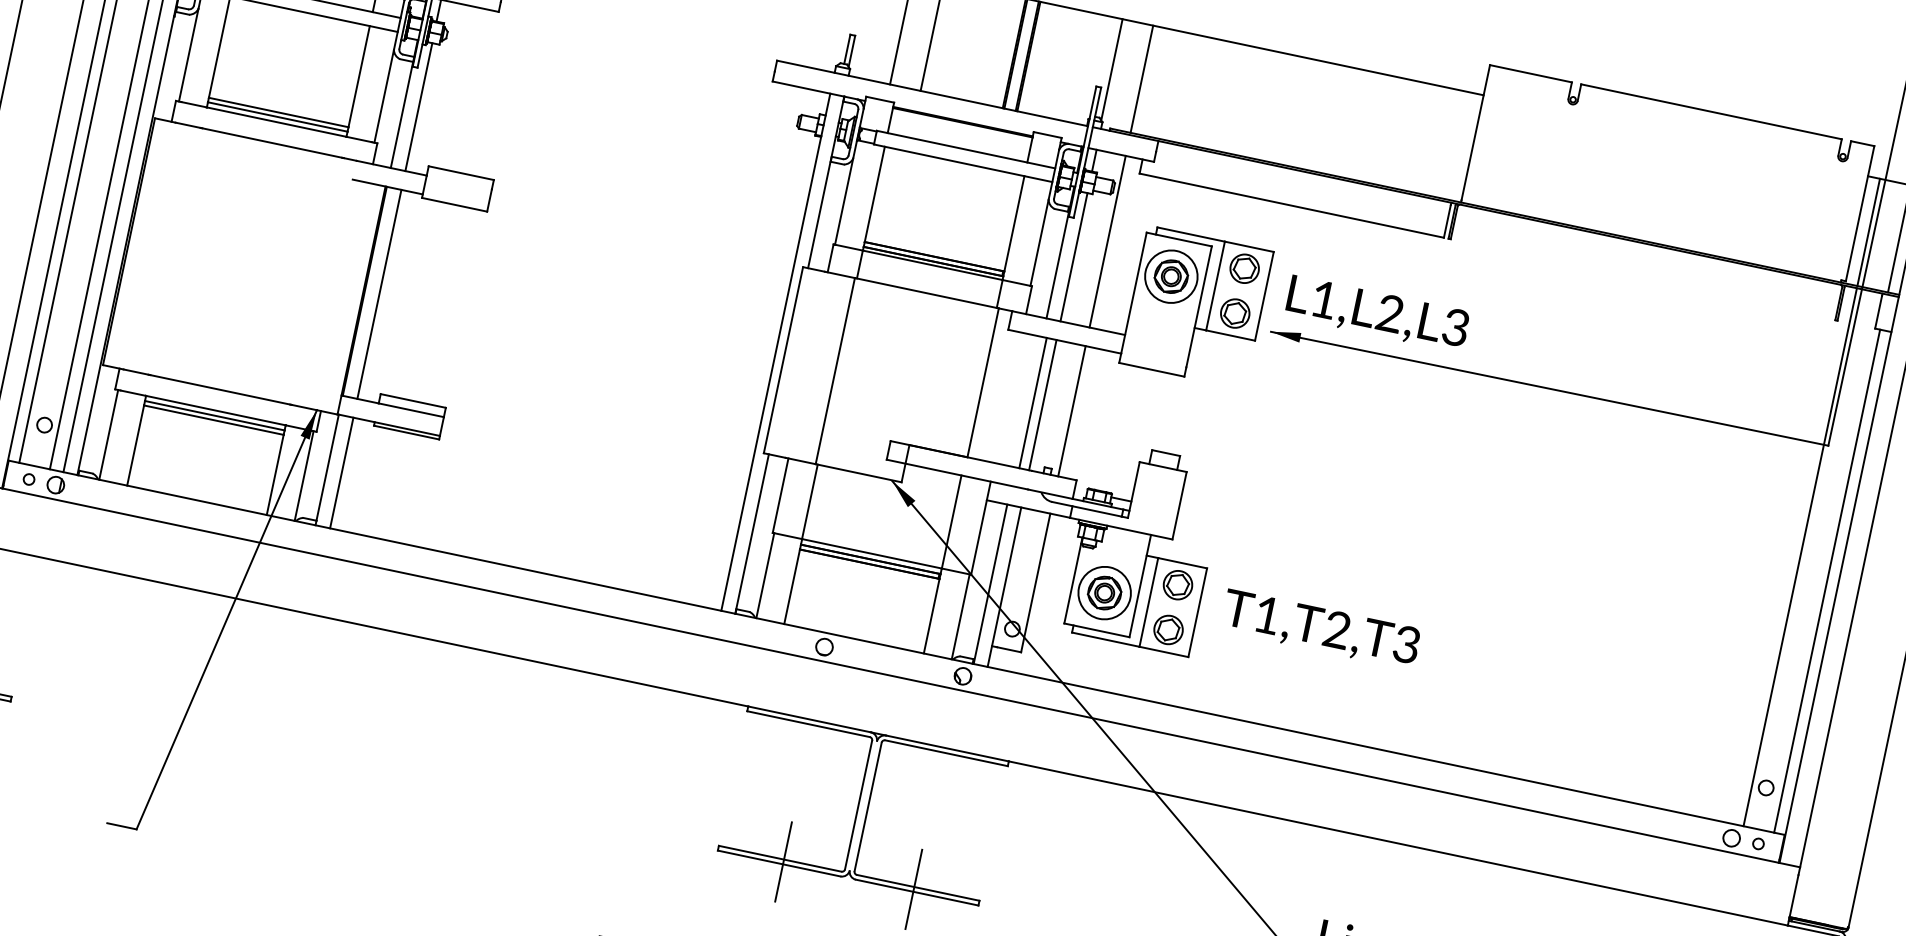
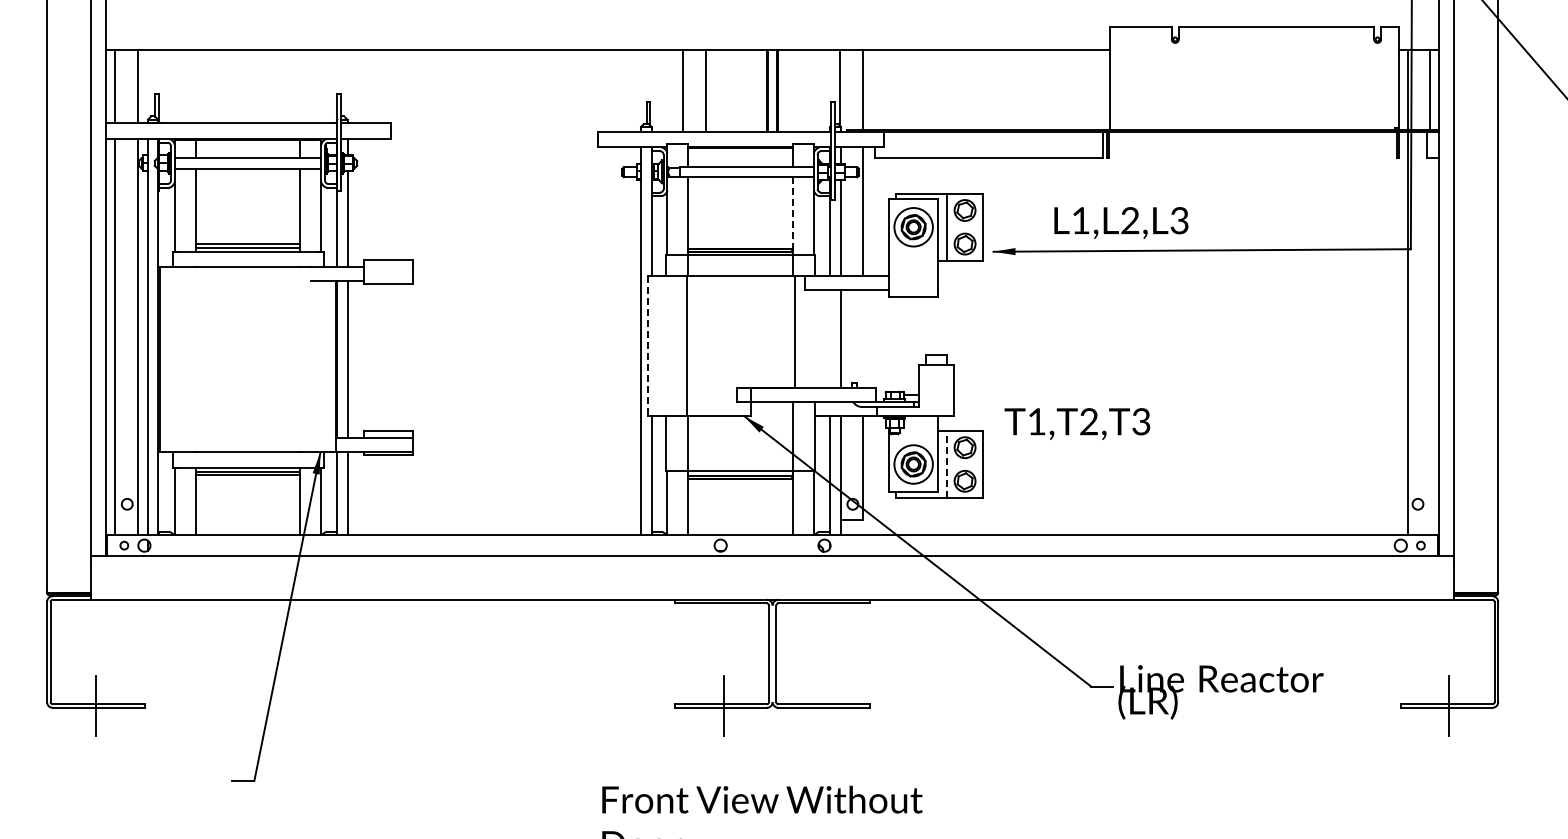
line: (1013, 224) -> (792, 213), solid -> dashed
text: (1377, 313) -> (1121, 222), moved
line: (783, 359) -> (647, 345), solid -> dashed
line: (1033, 402) -> (833, 338), removed
line: (1071, 410) -> (862, 338), removed
line: (1827, 581) -> (1430, 346), removed
line: (1148, 602) -> (946, 464), solid -> dashed
text: (1321, 628) -> (1077, 423), moved
line: (914, 888) -> (821, 705), removed

